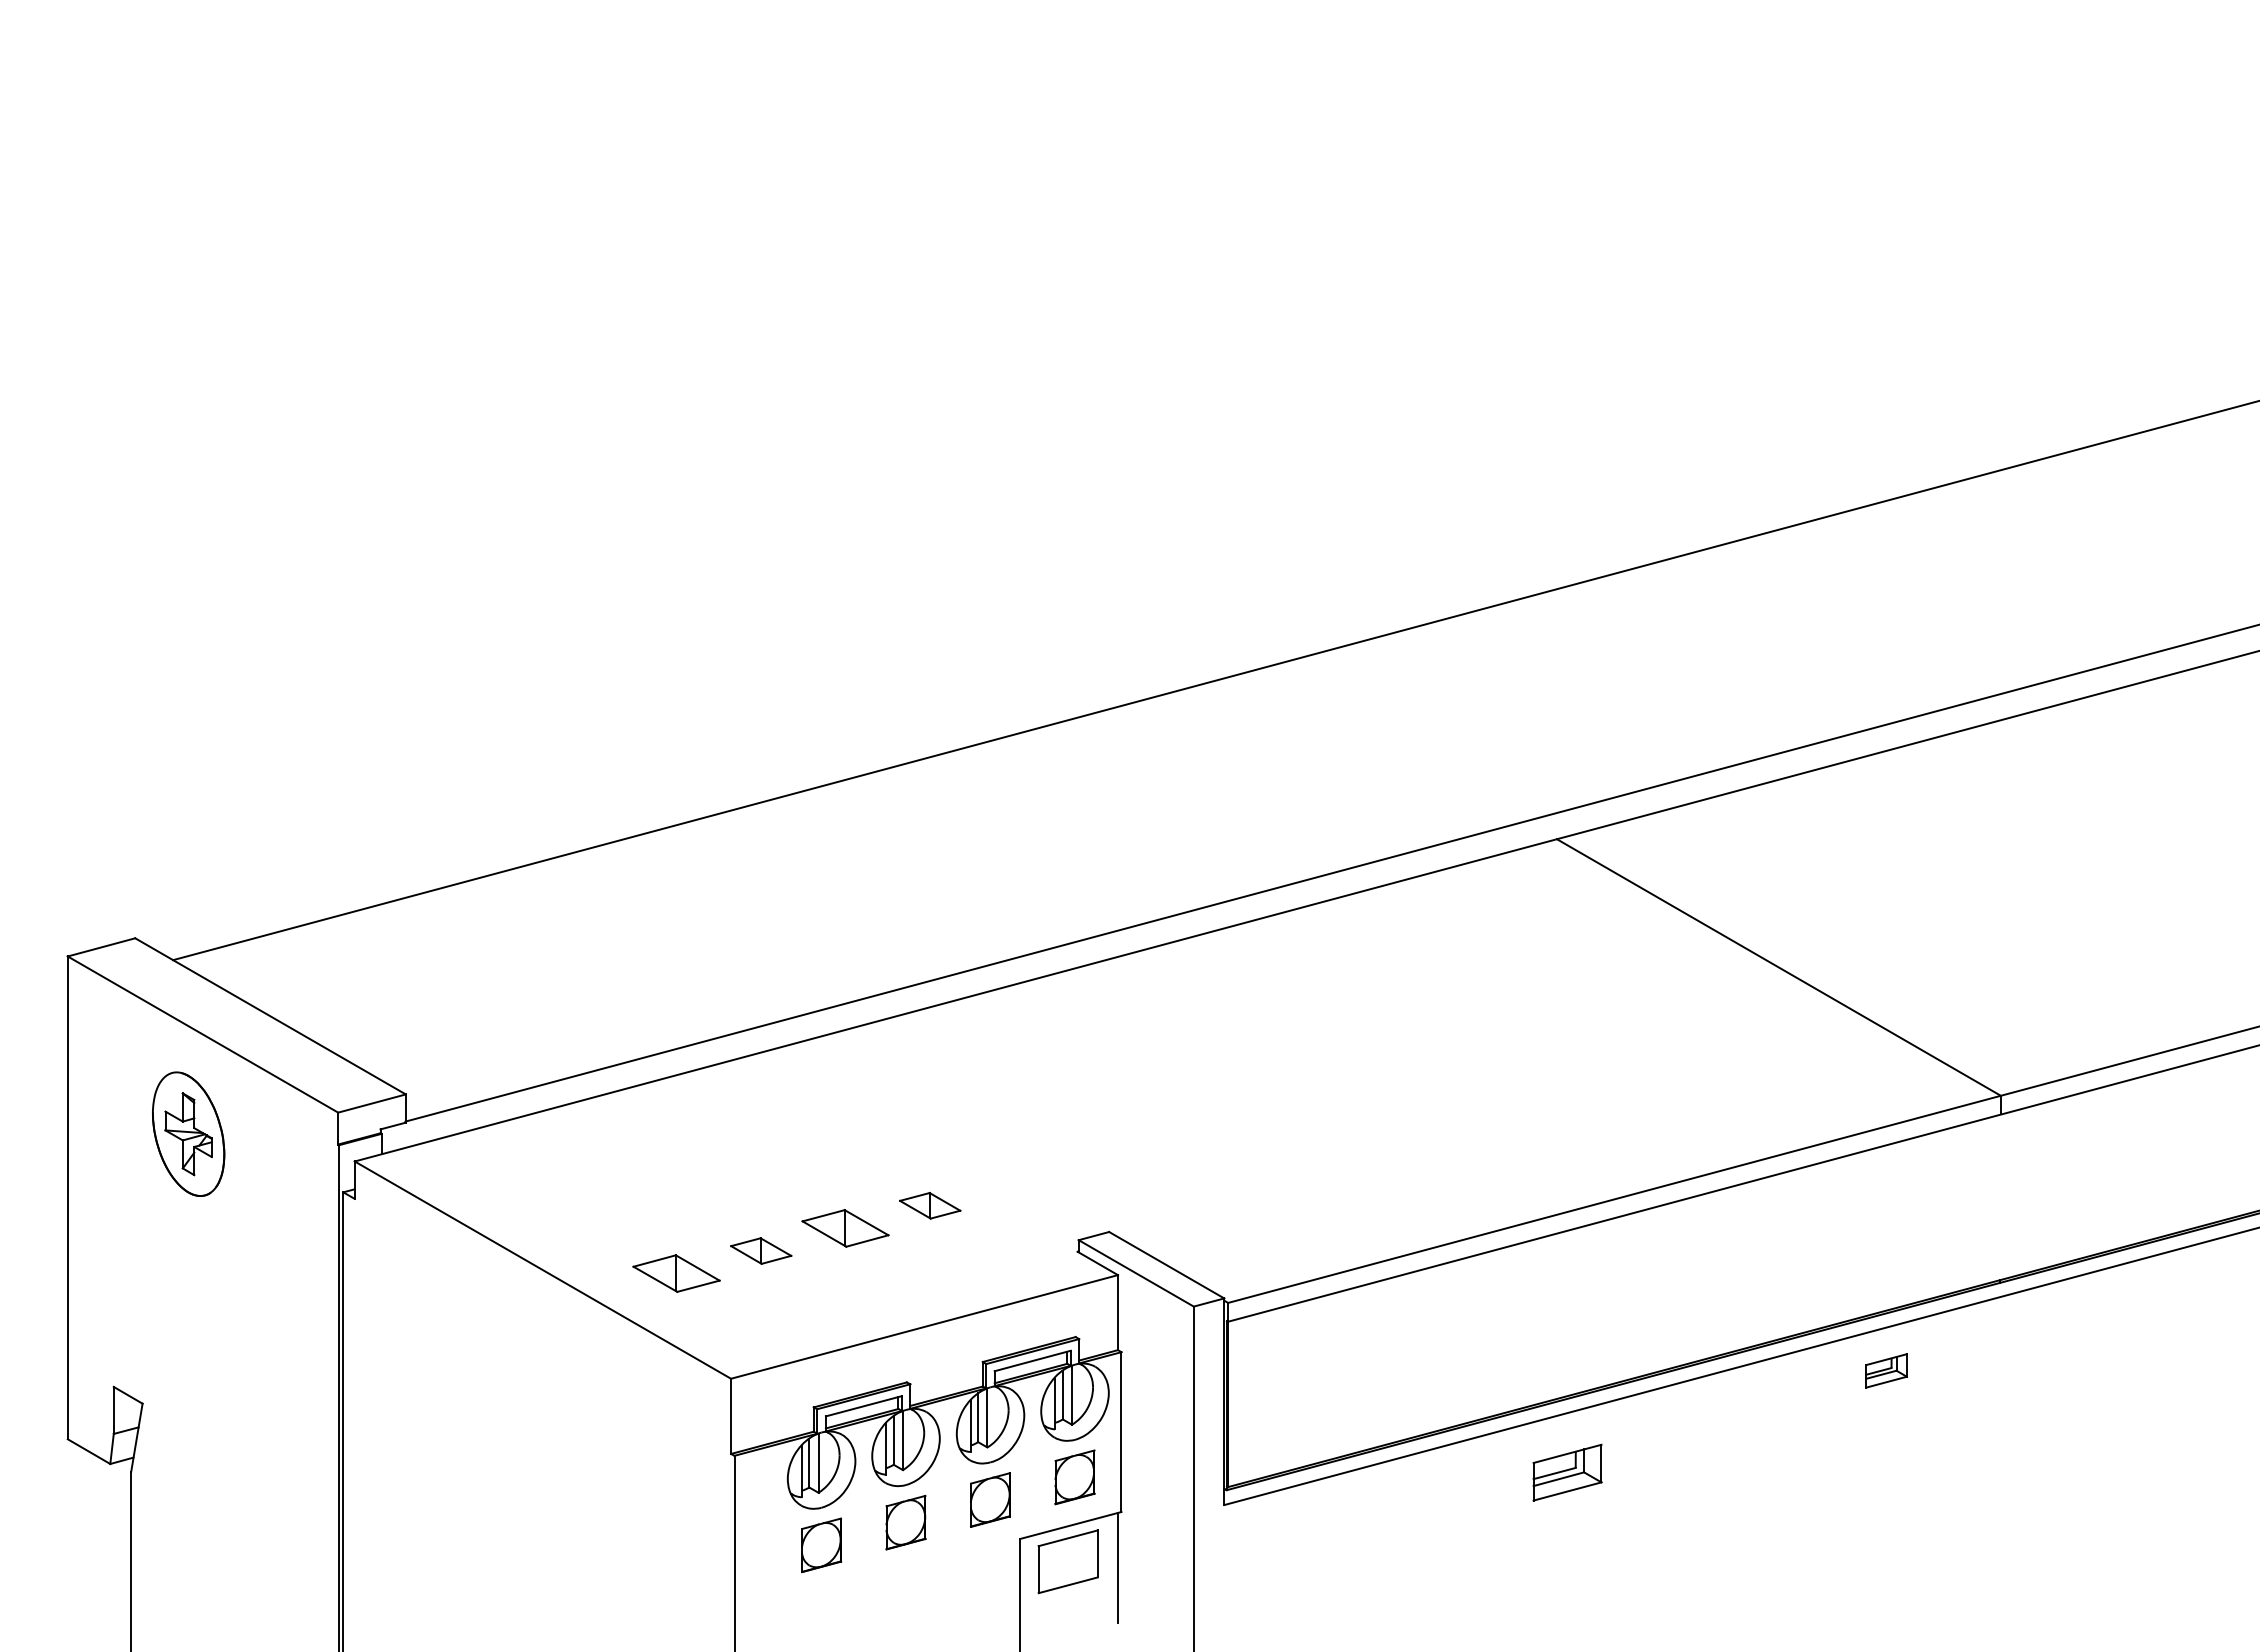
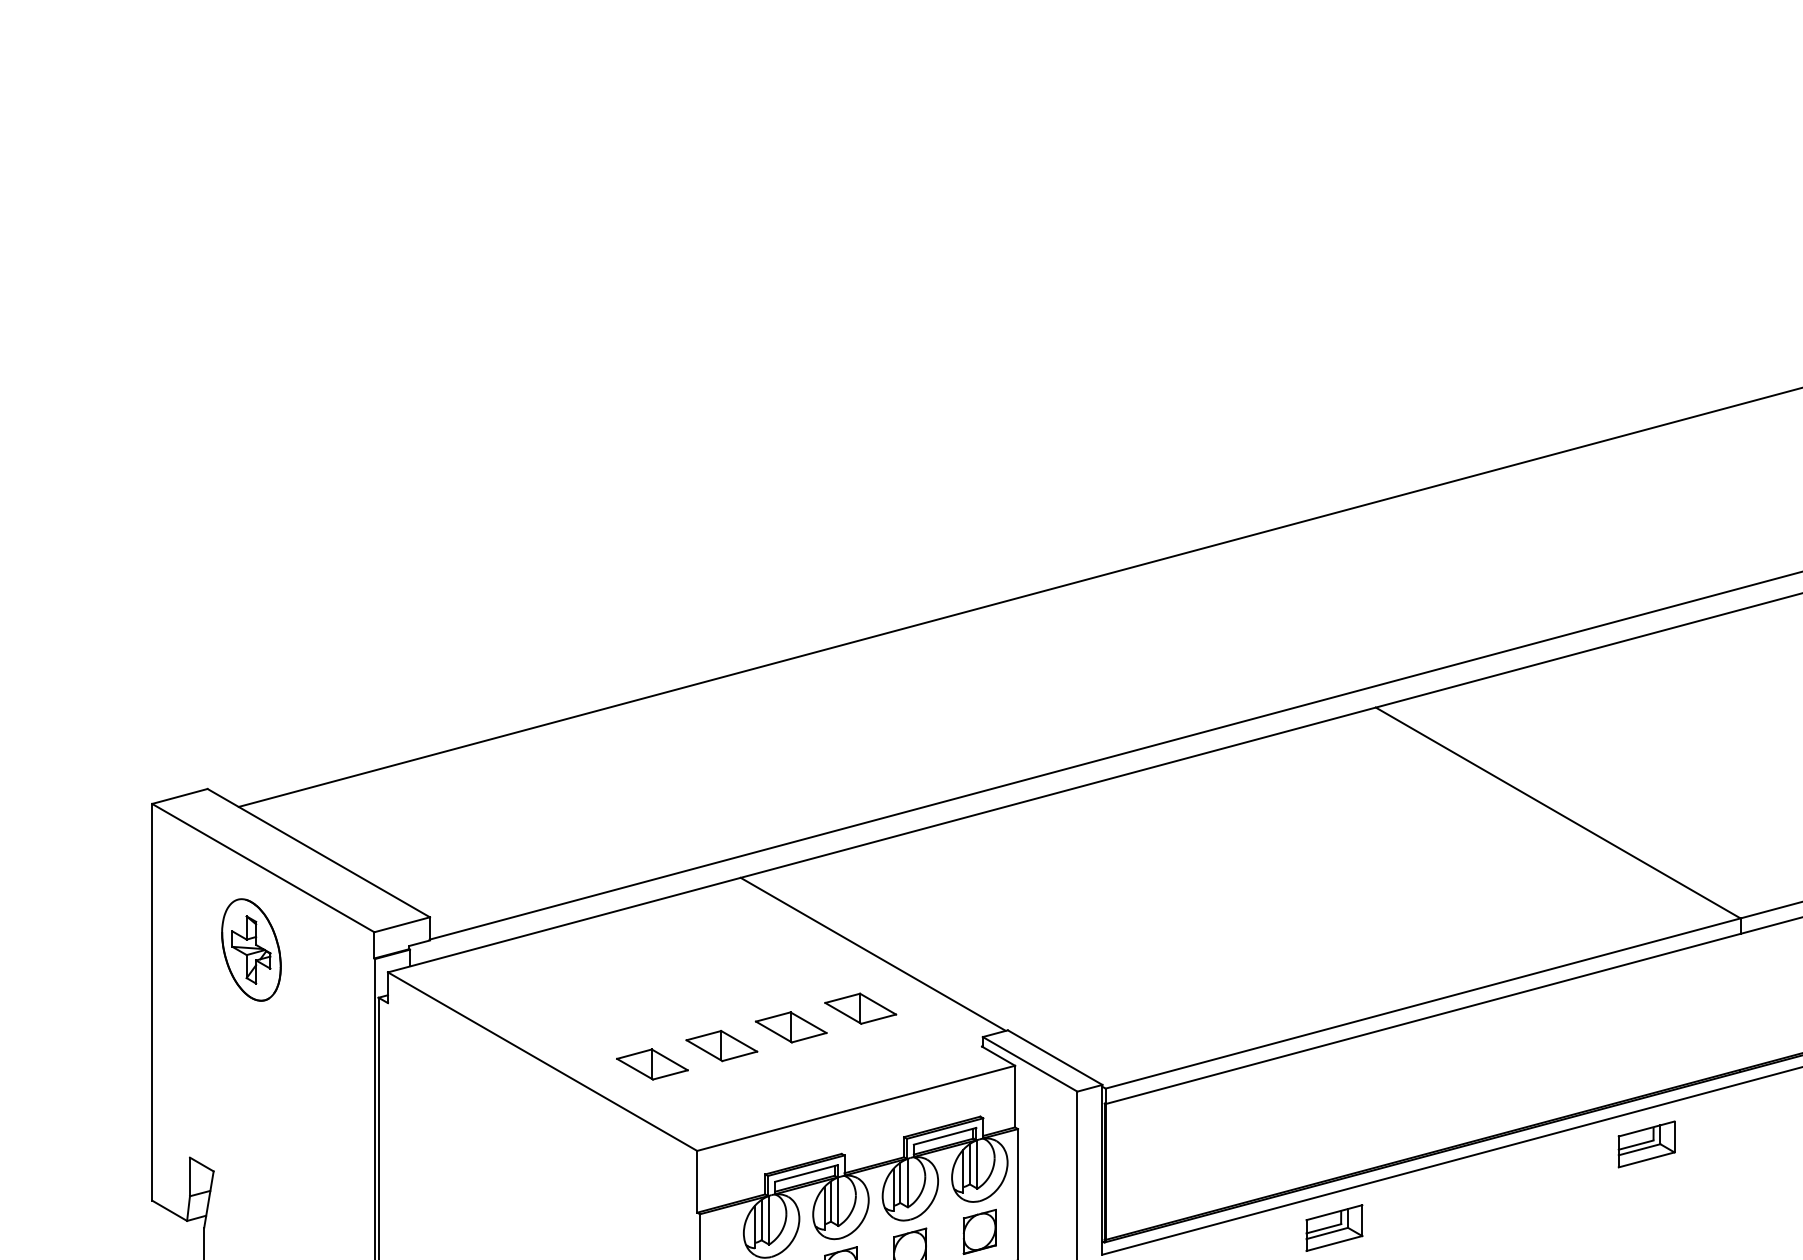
line: (945, 1139) -> (873, 954), added
part: (930, 1205) -> (861, 1008), size x1.43
part: (761, 1250) -> (722, 1045), size x1.43
part: (1886, 1370) -> (1646, 1144), size x1.67
part: (1567, 1472) -> (1334, 1227), moved

